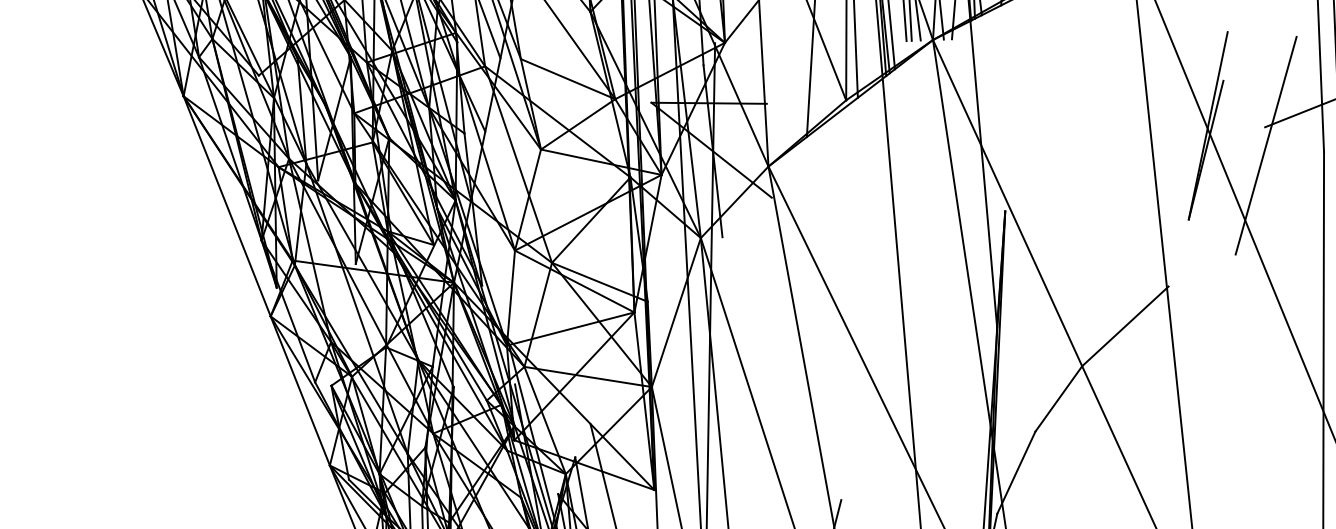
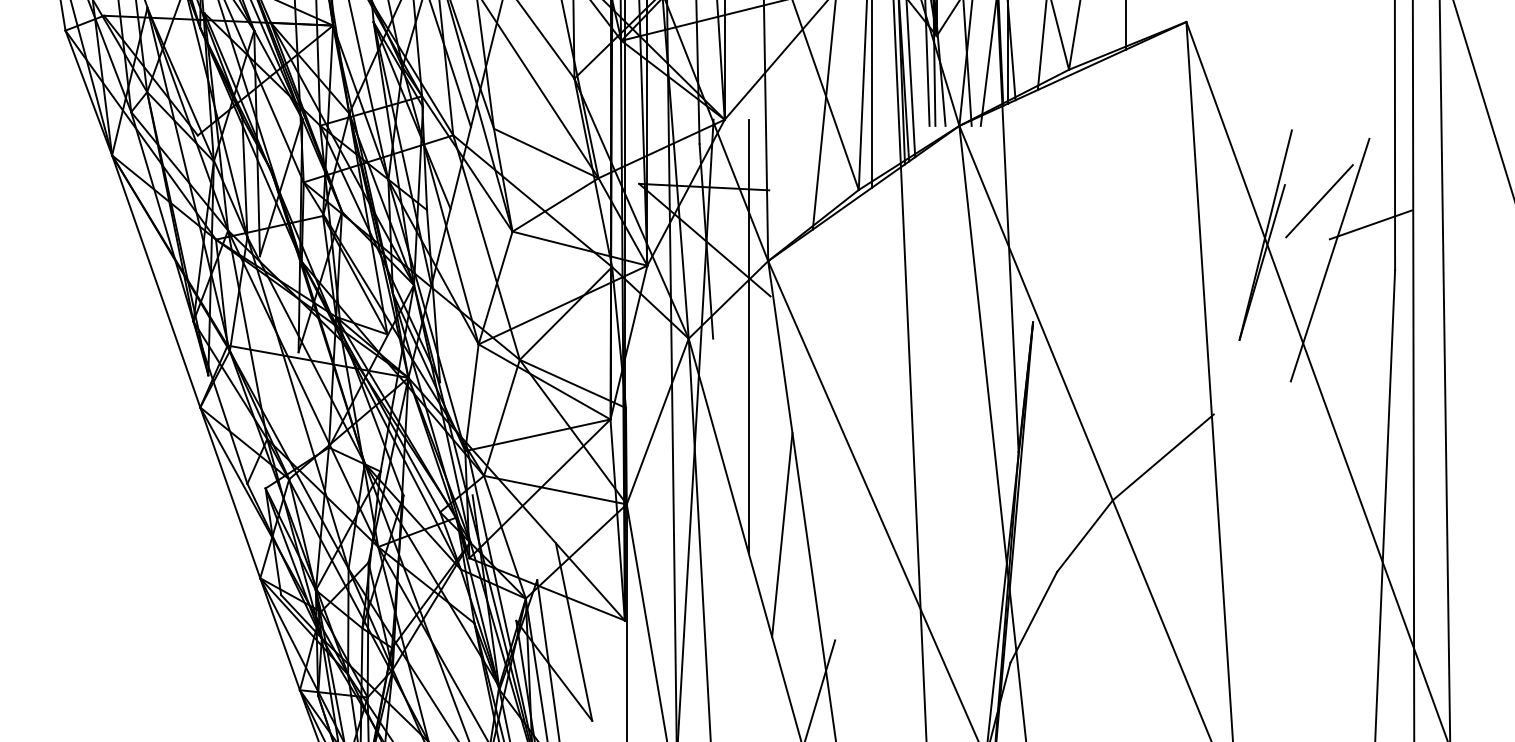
line: (1254, 94) -> (1319, 201), added
line: (753, 234) -> (748, 336), added
line: (790, 408) -> (782, 534), added

